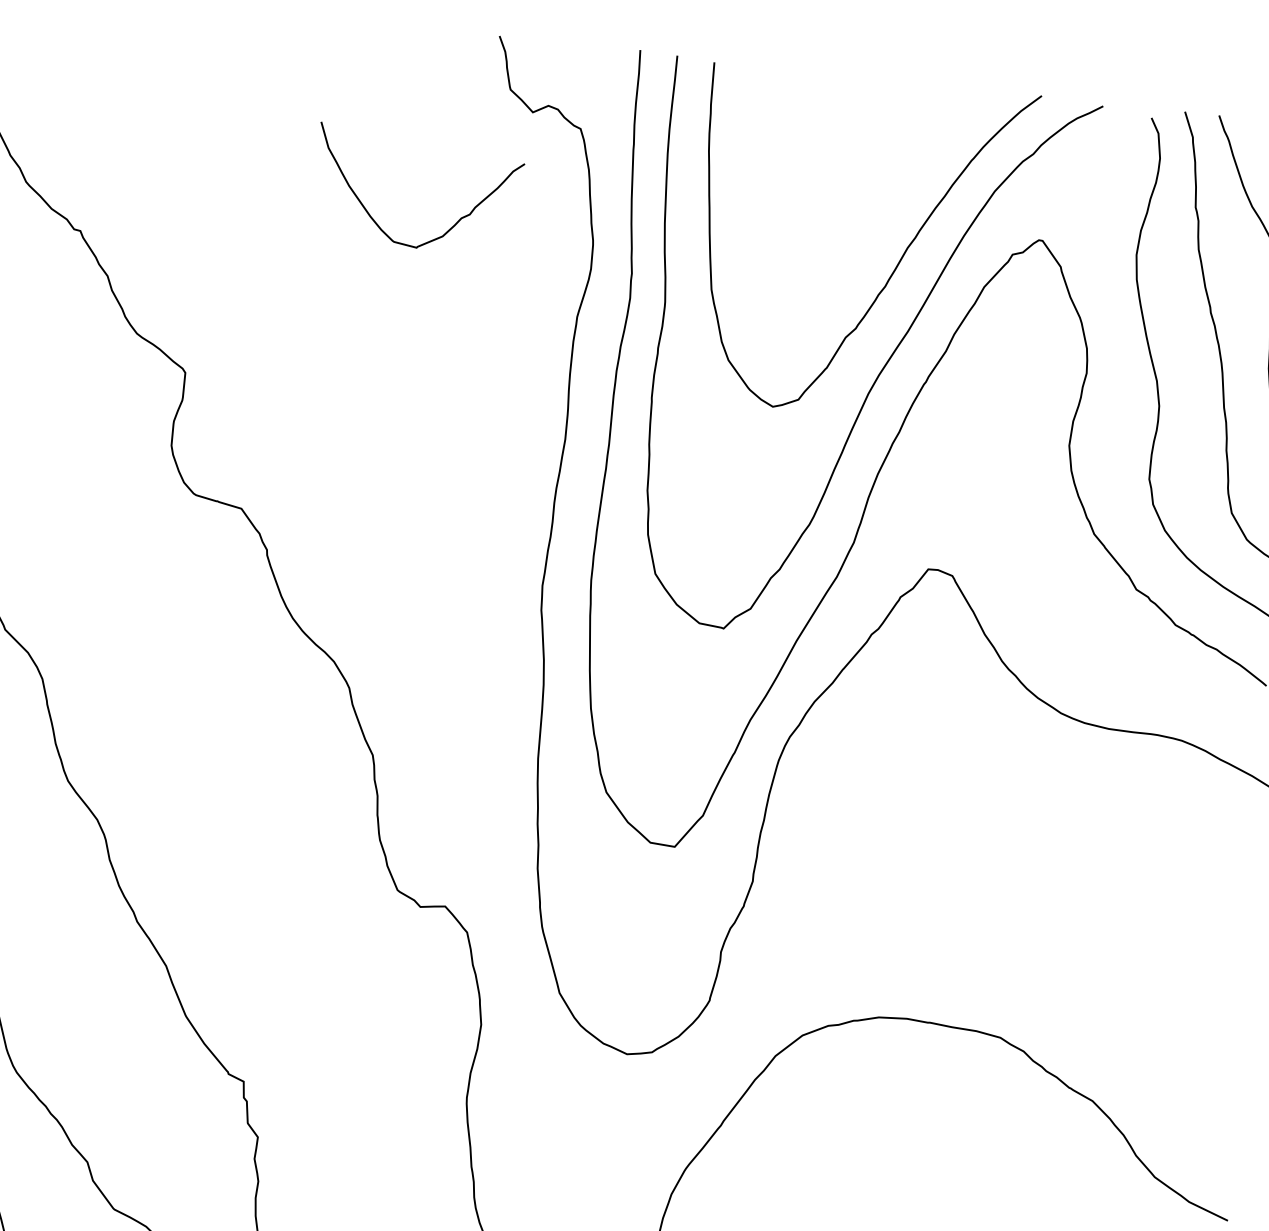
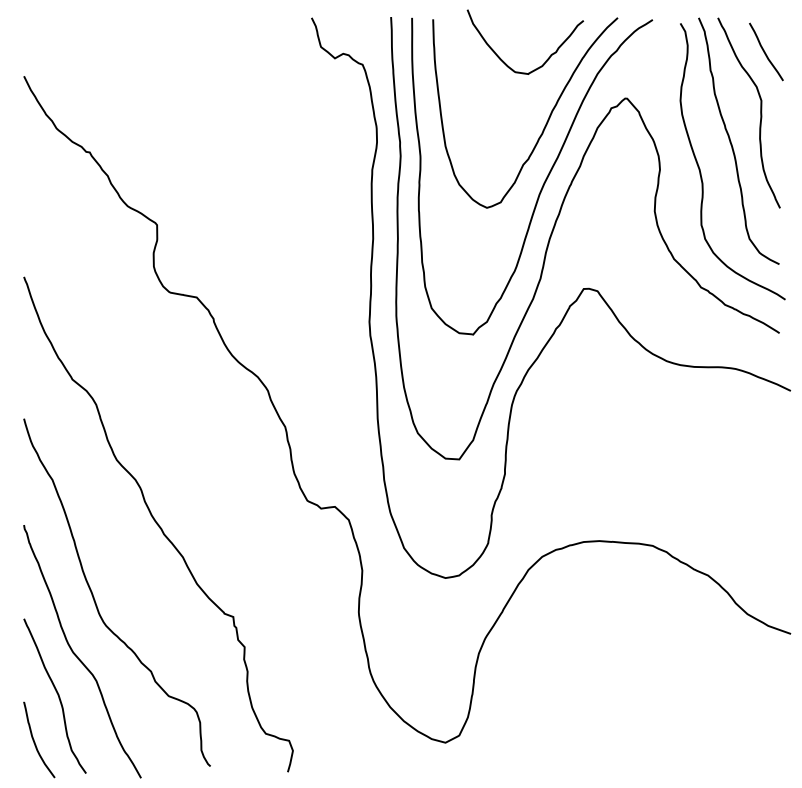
curve: (449, 227) -> (545, 60), moved

